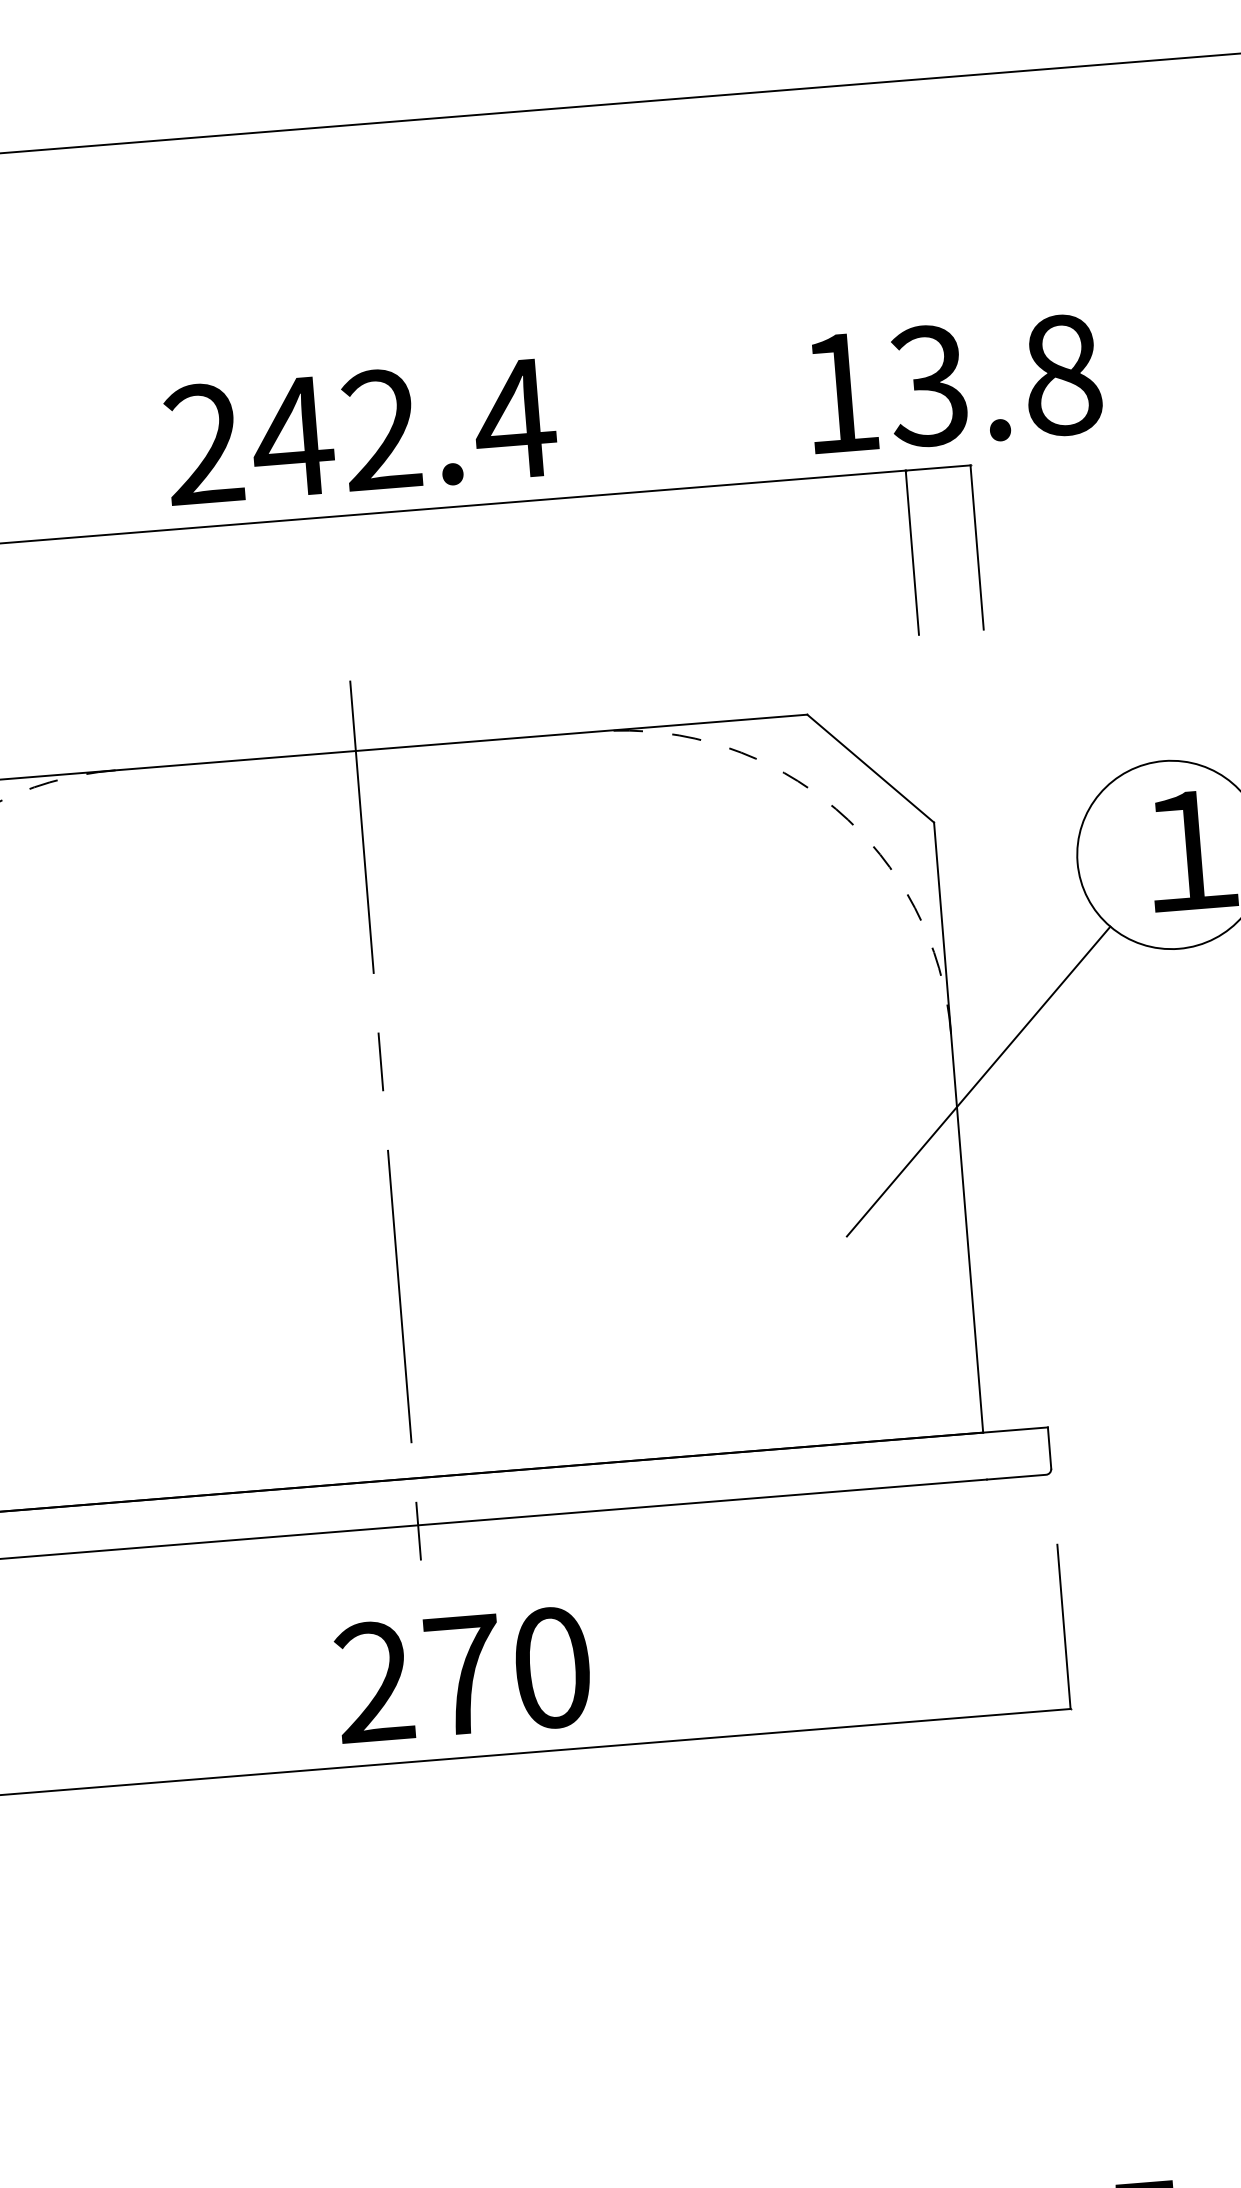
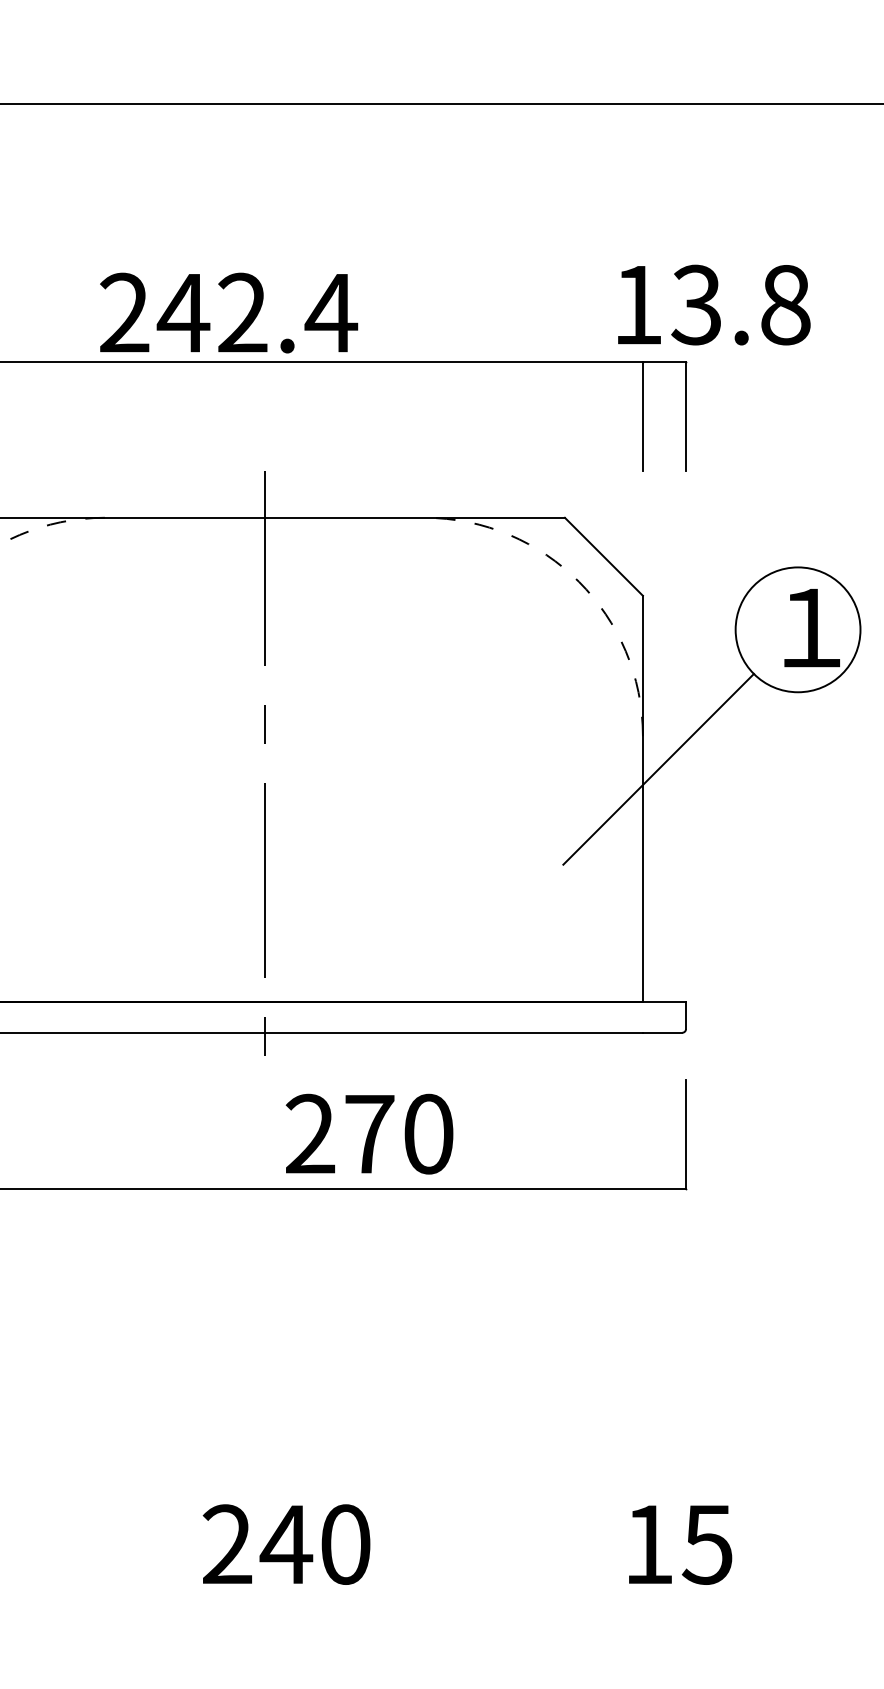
text: (955, 383) -> (714, 304), moved
text: (361, 430) -> (229, 312), moved
text: (463, 1674) -> (369, 1133), moved

